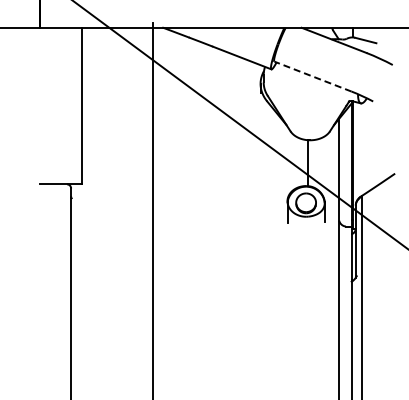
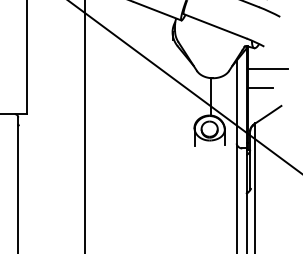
line: (312, 76) -> (214, 26), dashed -> solid
line: (377, 128) -> (267, 68), added
line: (367, 152) -> (259, 88), added

